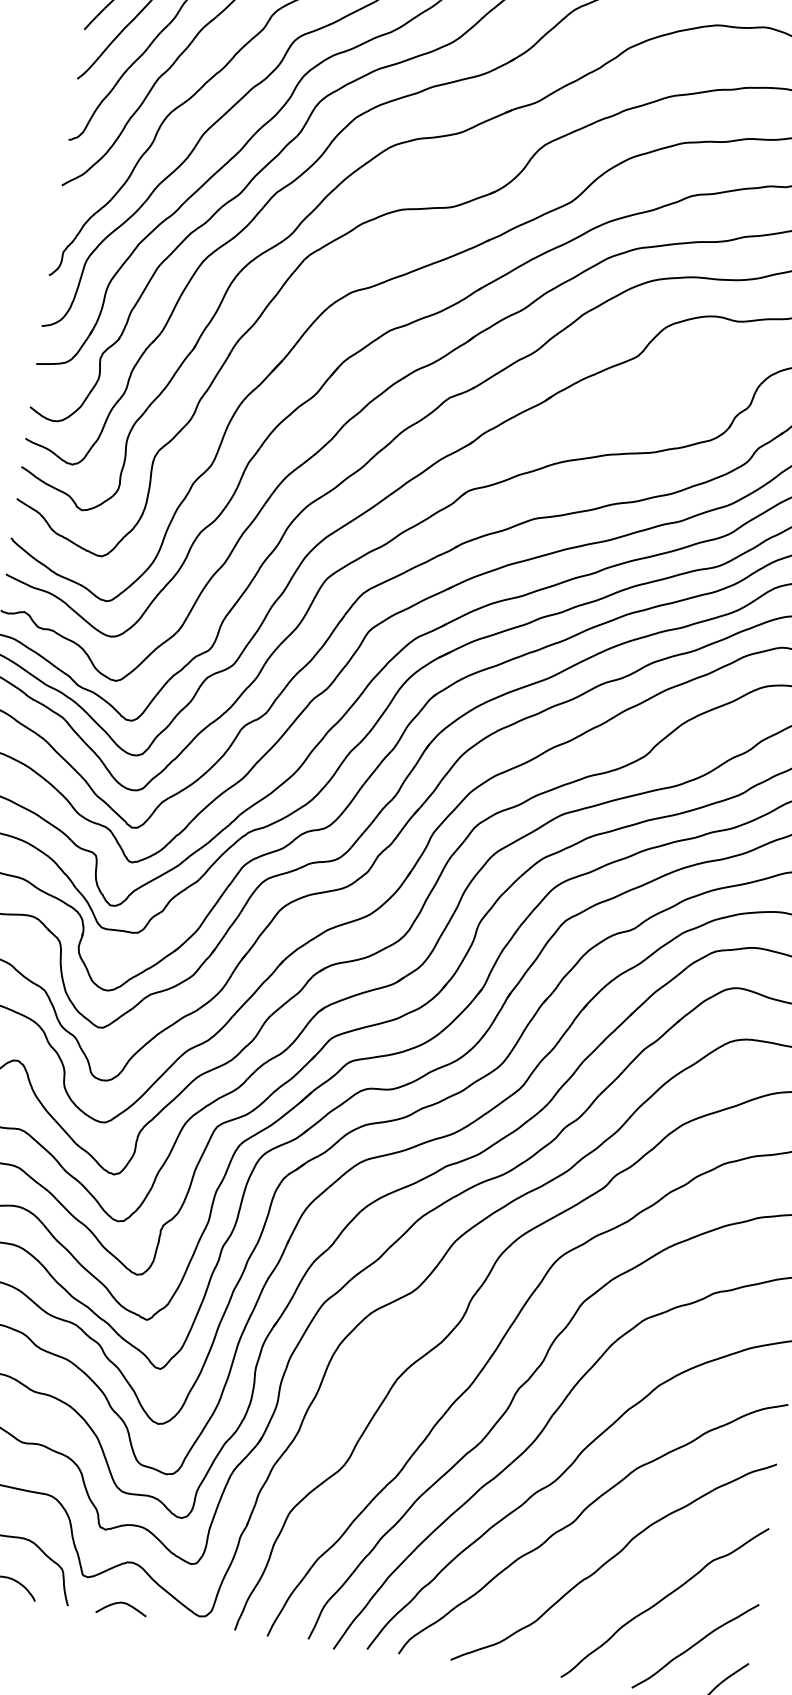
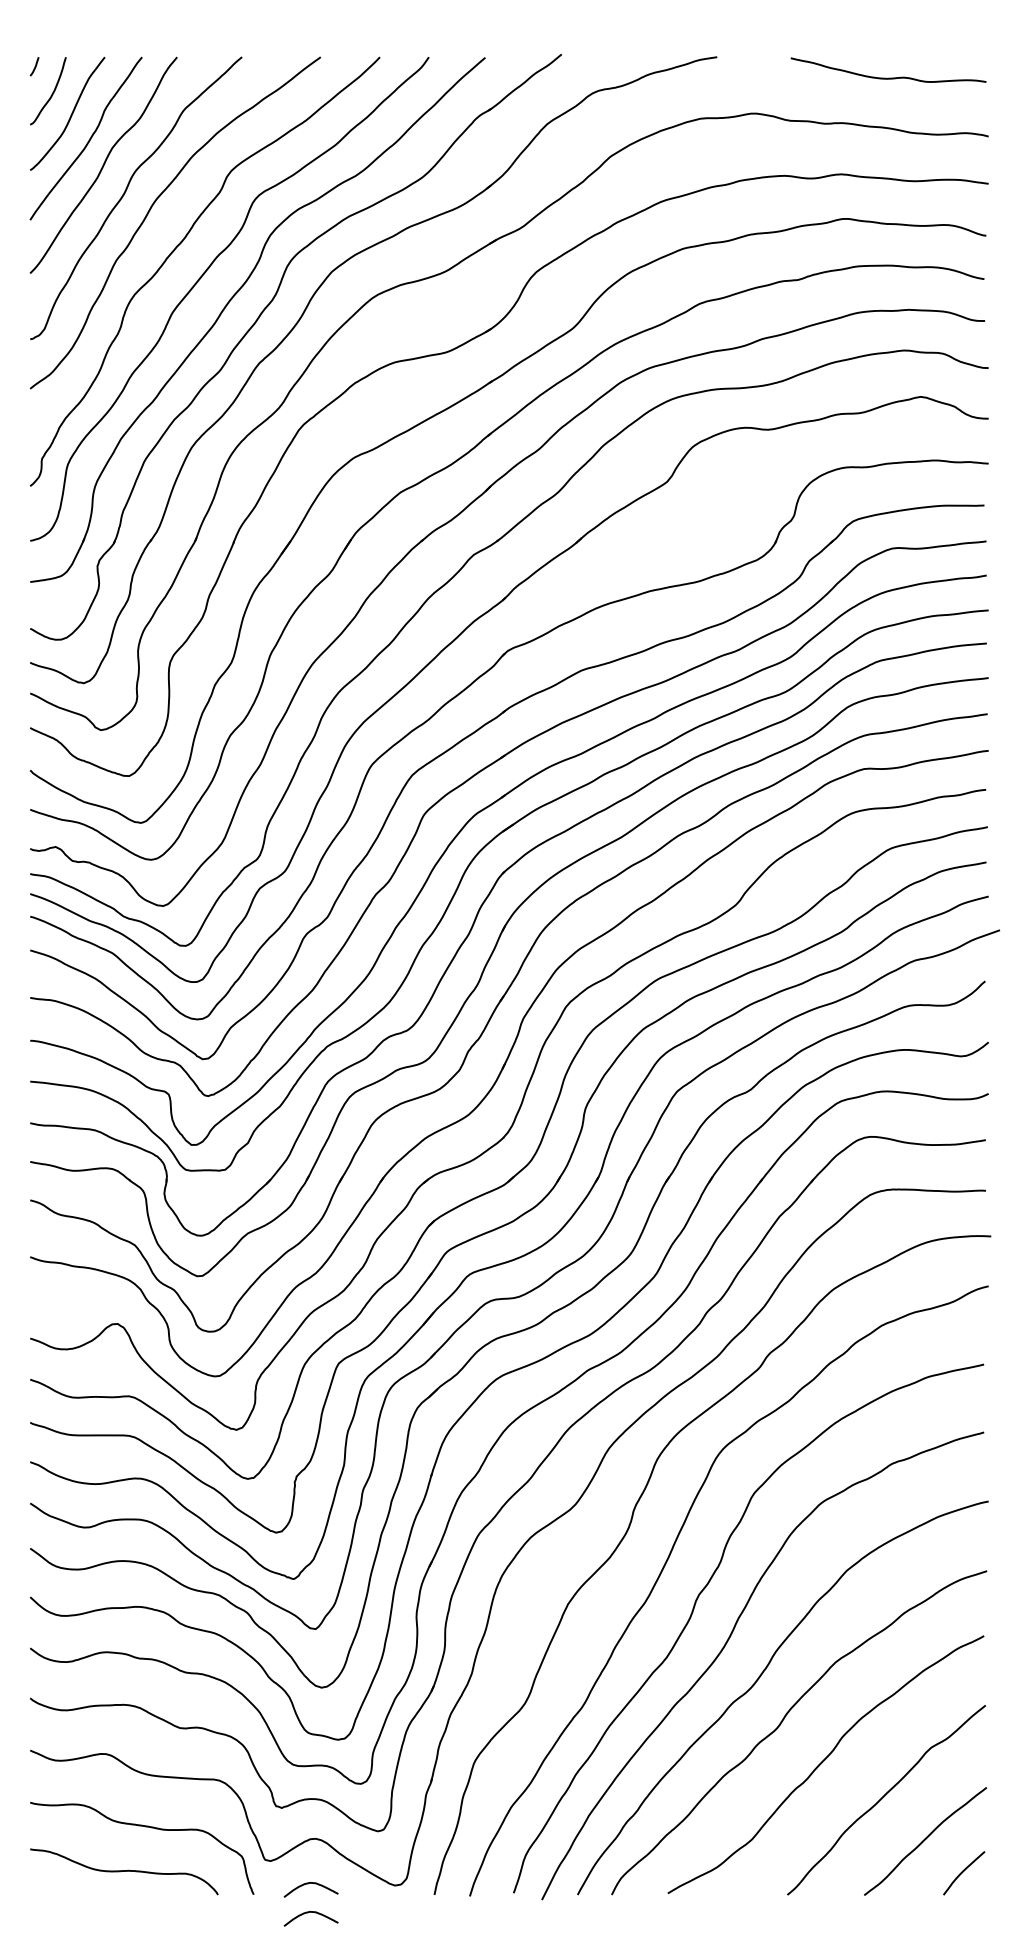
curve: (116, 1630) -> (308, 1913), added

